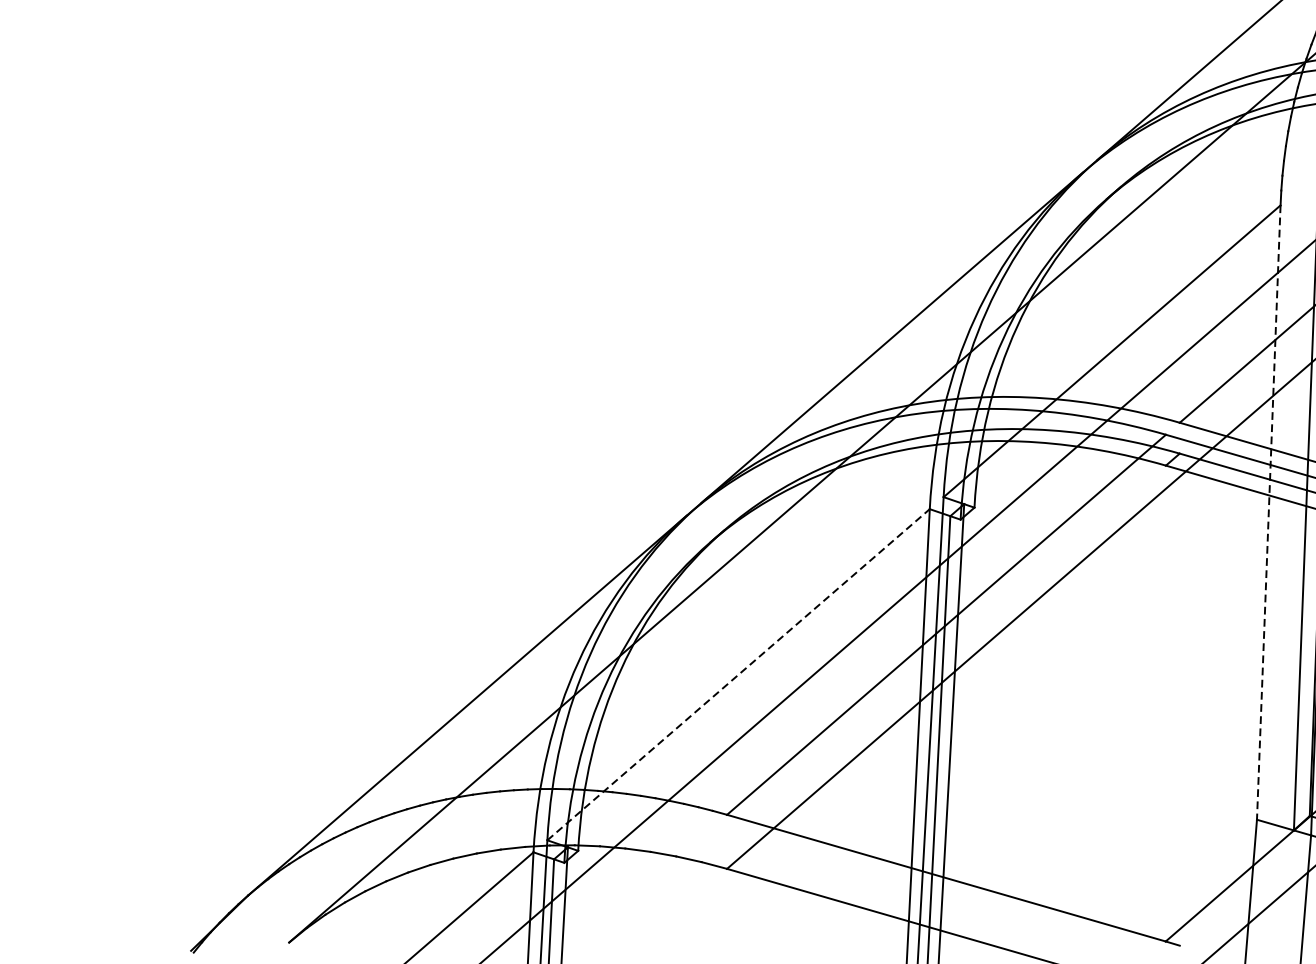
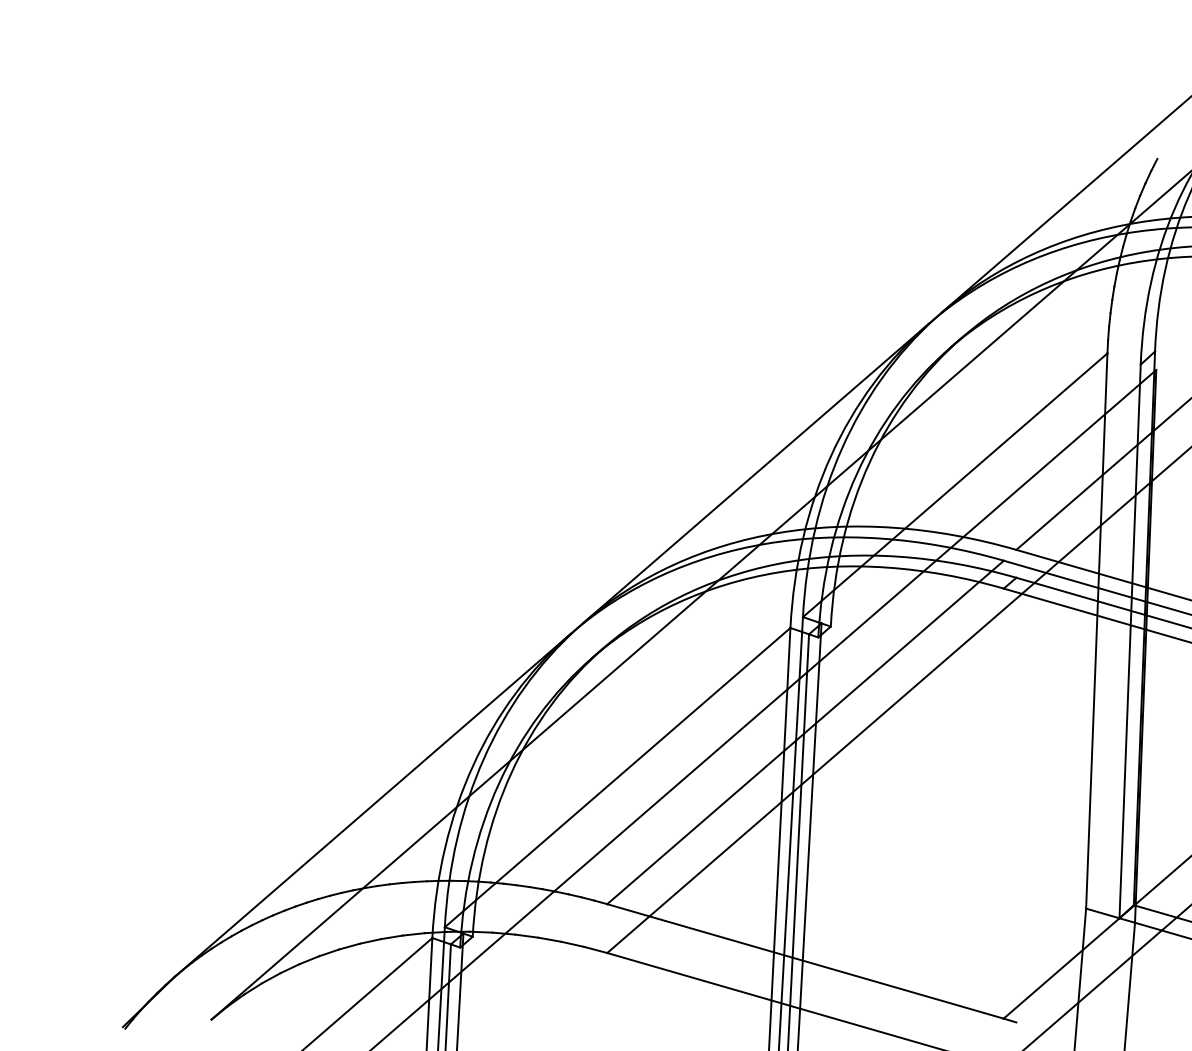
line: (1268, 513) -> (1096, 631), dashed -> solid
line: (738, 674) -> (617, 777), dashed -> solid

